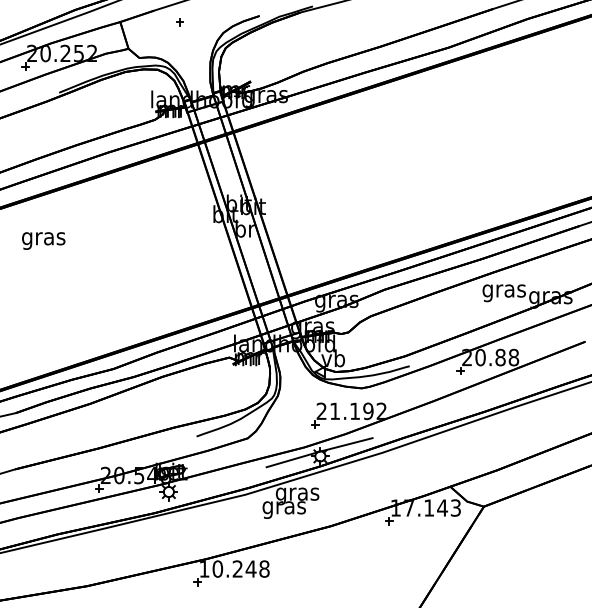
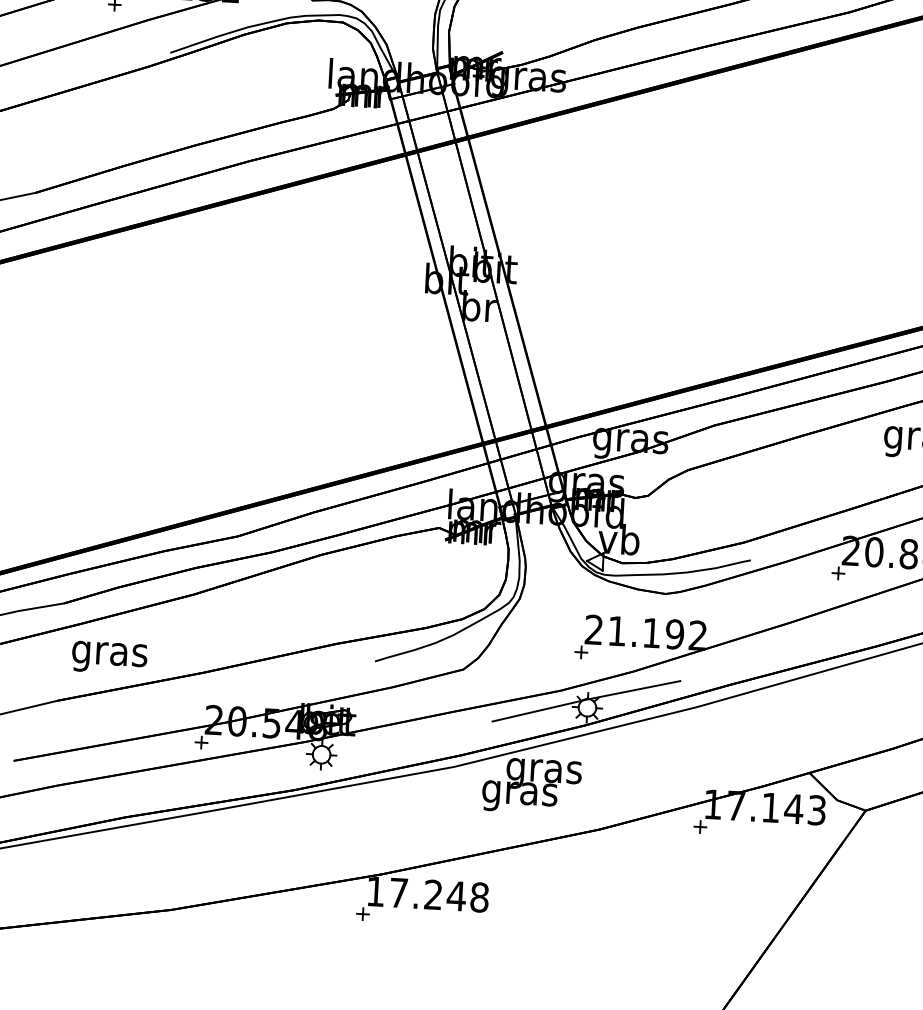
text: (43, 240) -> (109, 656), moved
text: (217, 568) -> (398, 891), 10.248 -> 17.248

